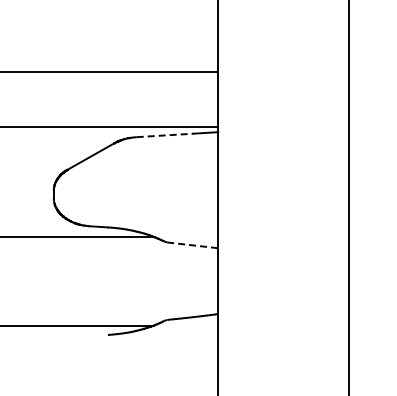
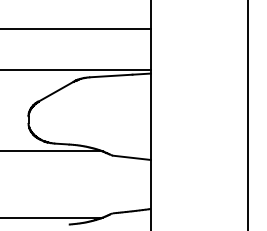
line: (165, 135) -> (111, 76), dashed -> solid
line: (192, 245) -> (131, 157), dashed -> solid

